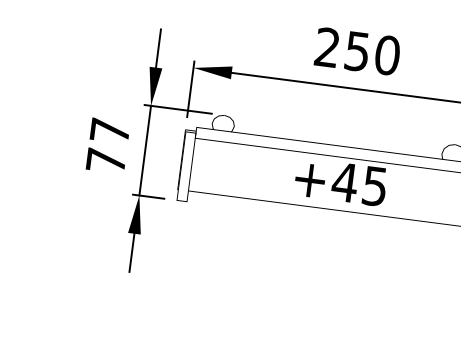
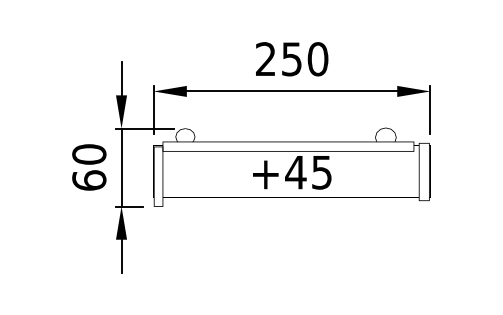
text: (108, 145) -> (89, 167), 77 -> 60

